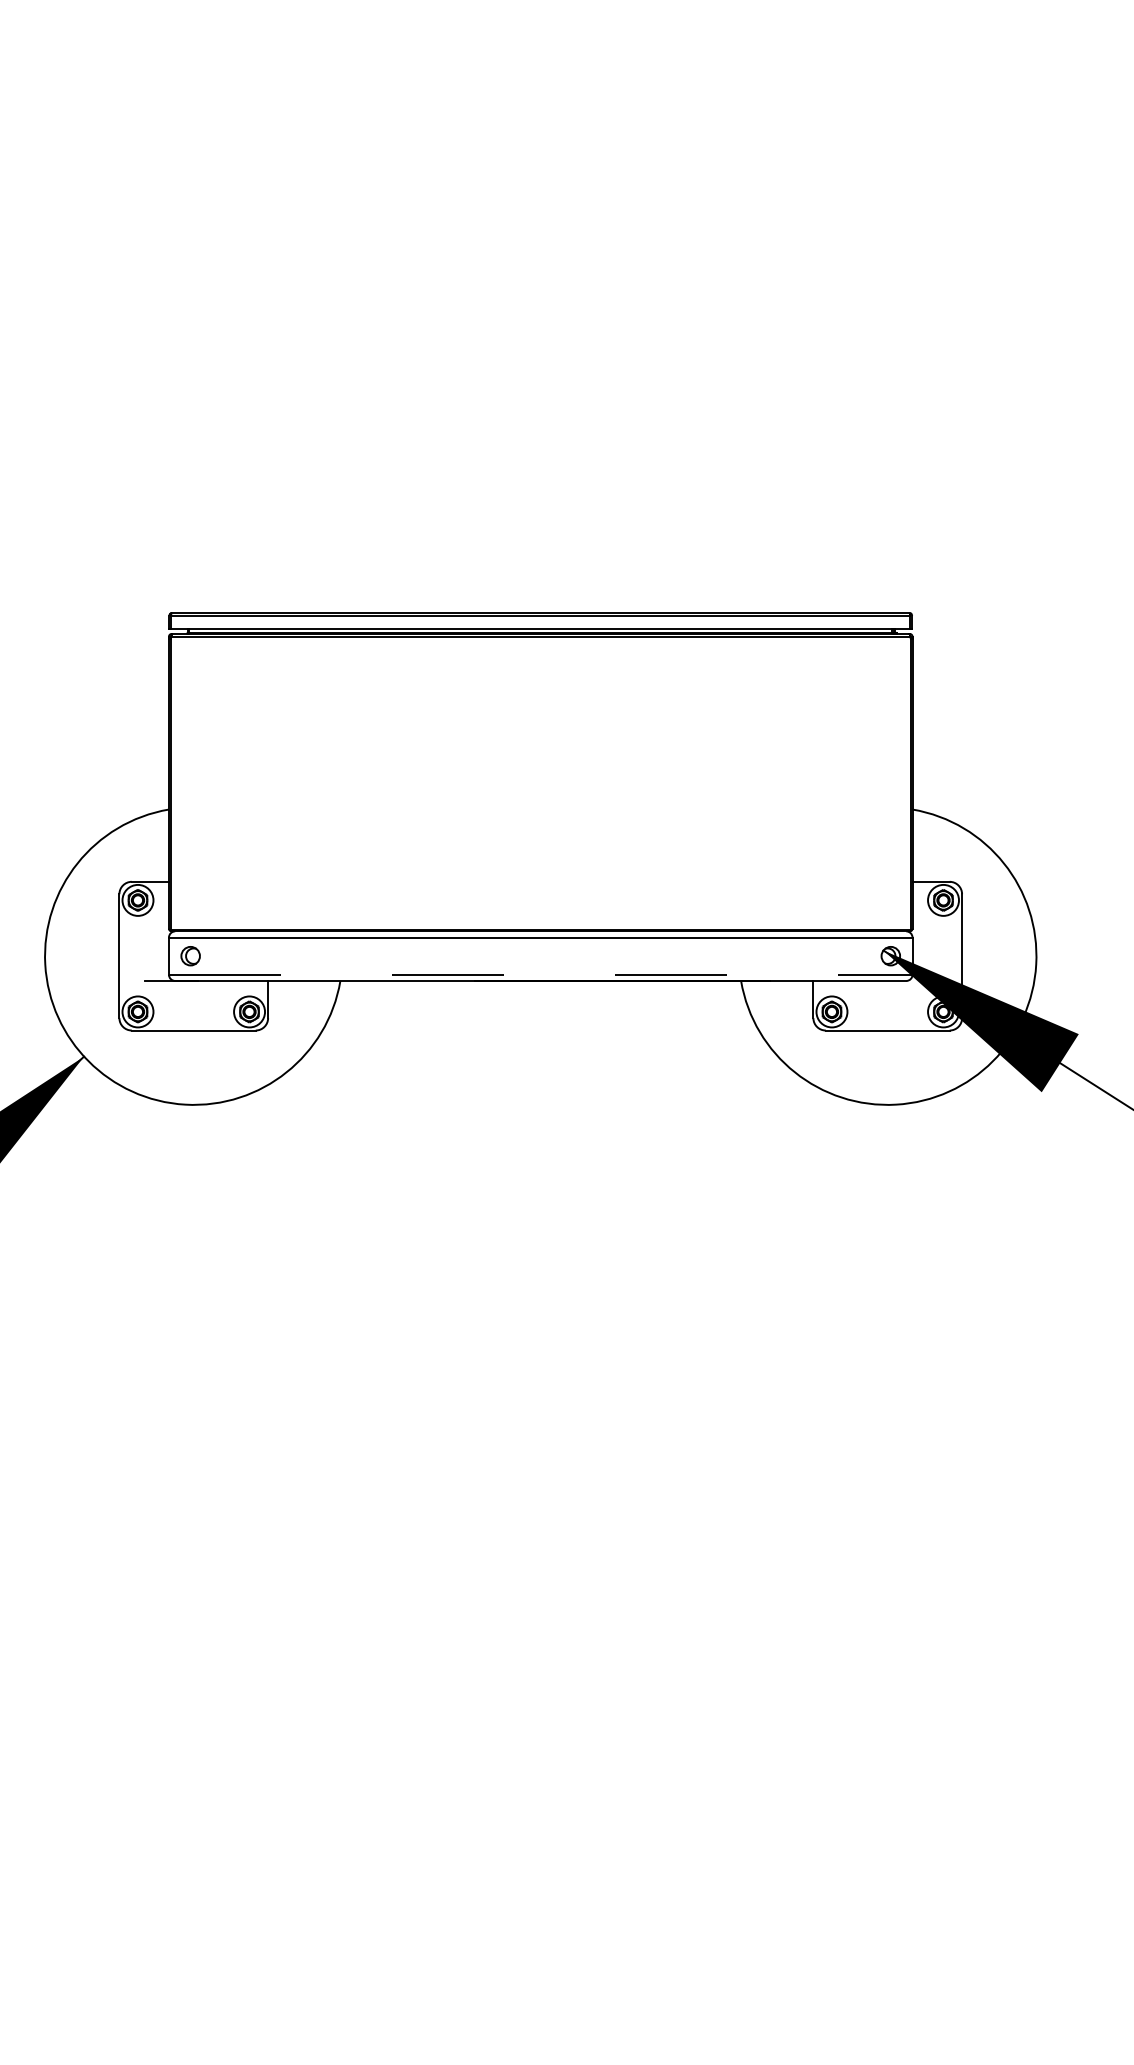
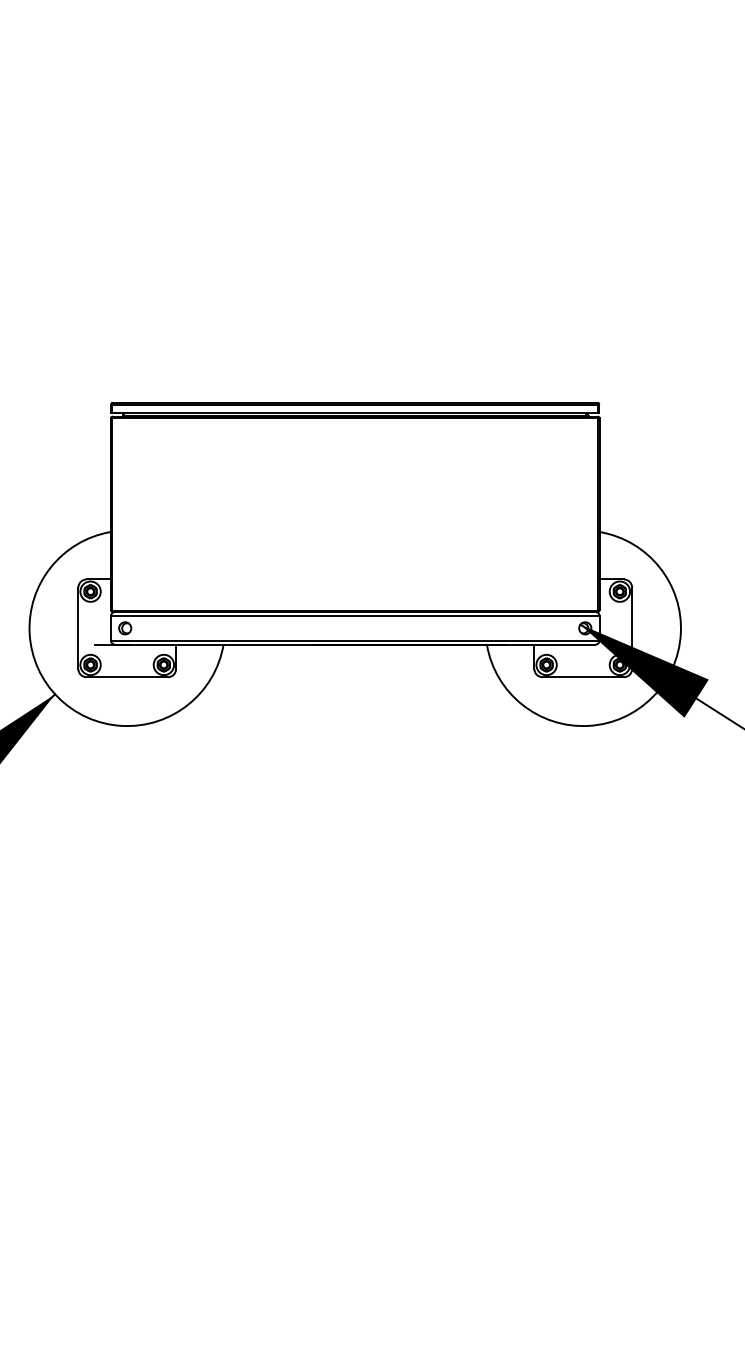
line: (541, 974) -> (355, 640), dashed -> solid

